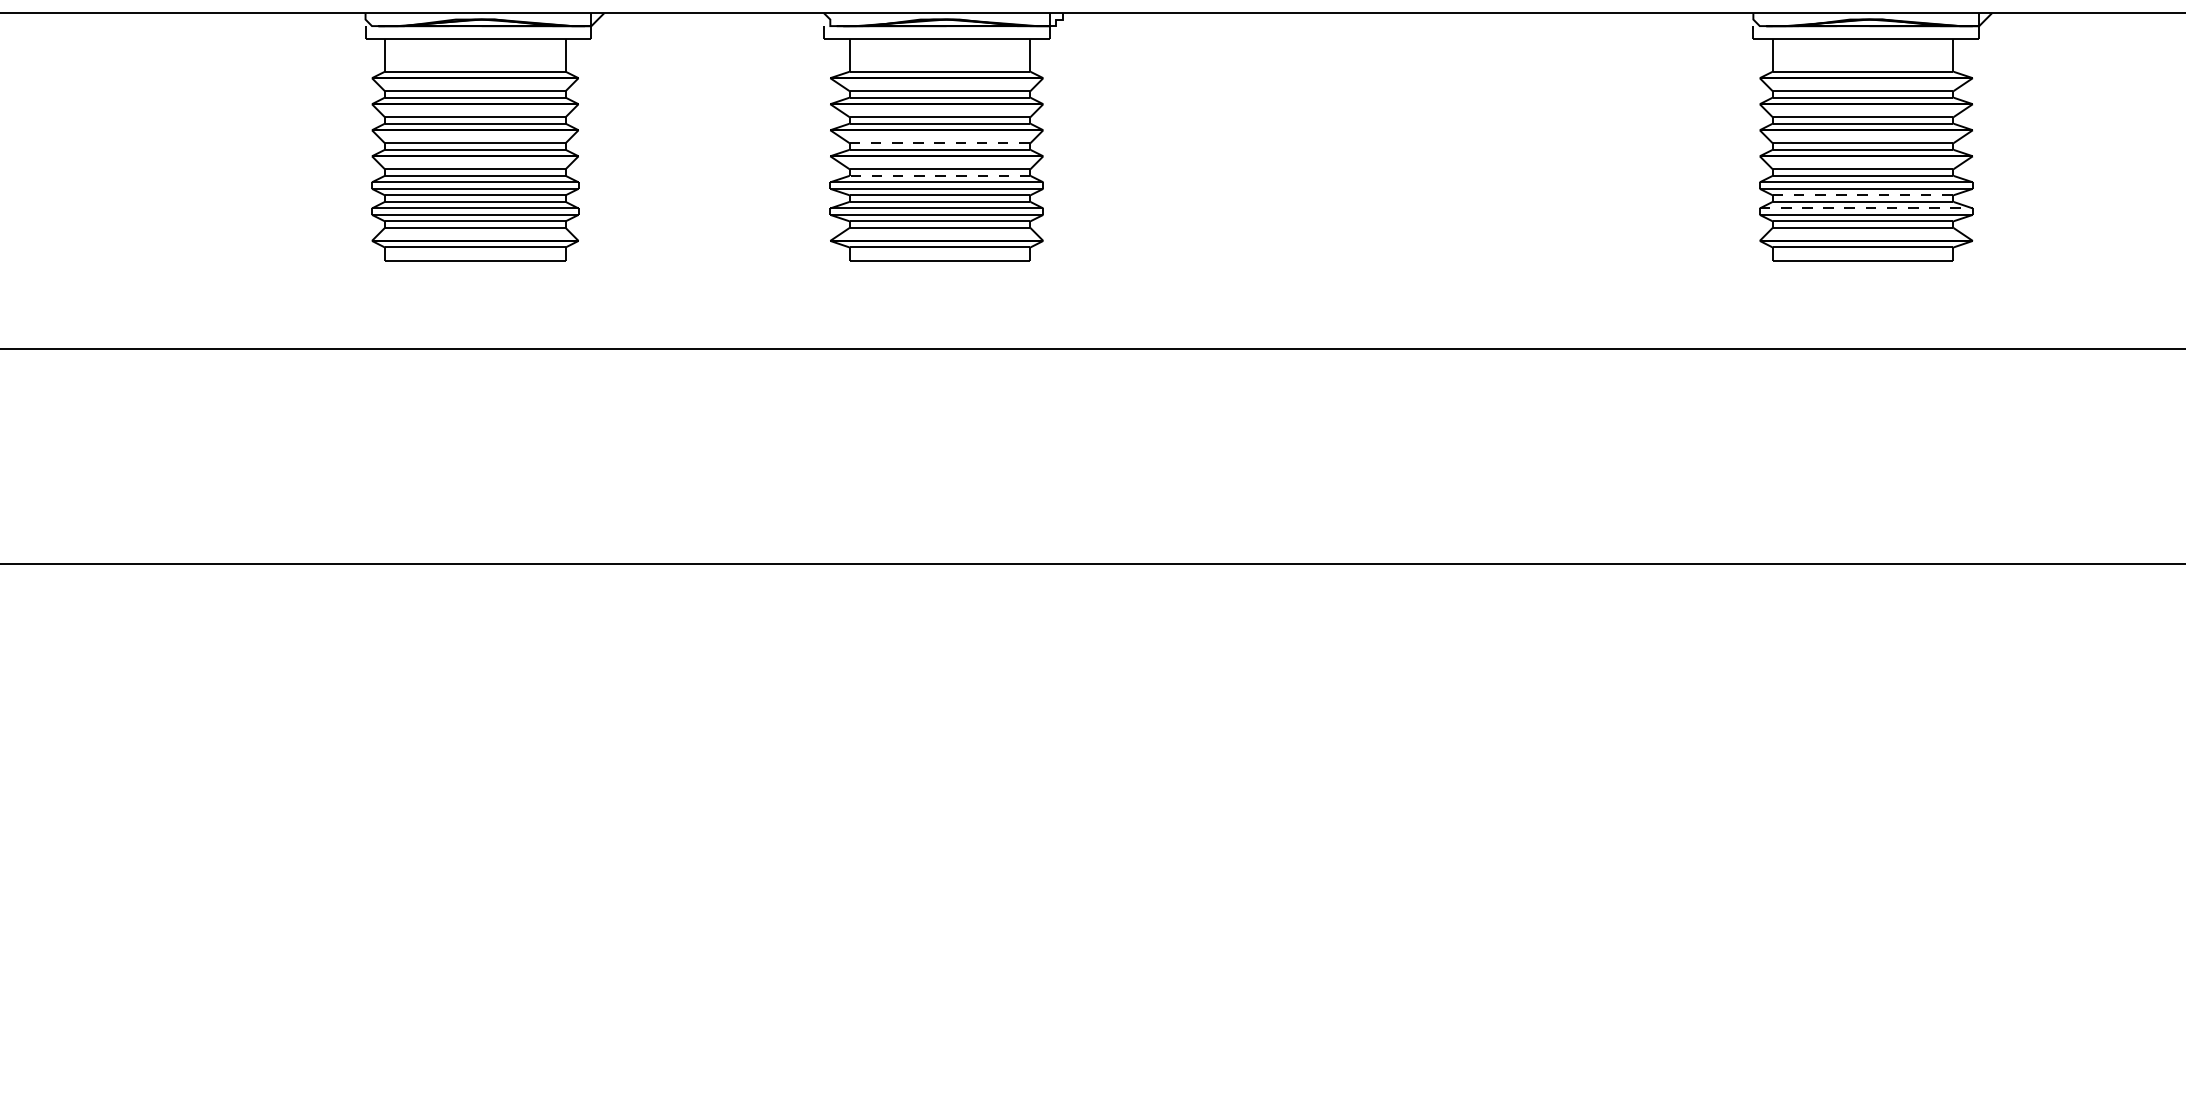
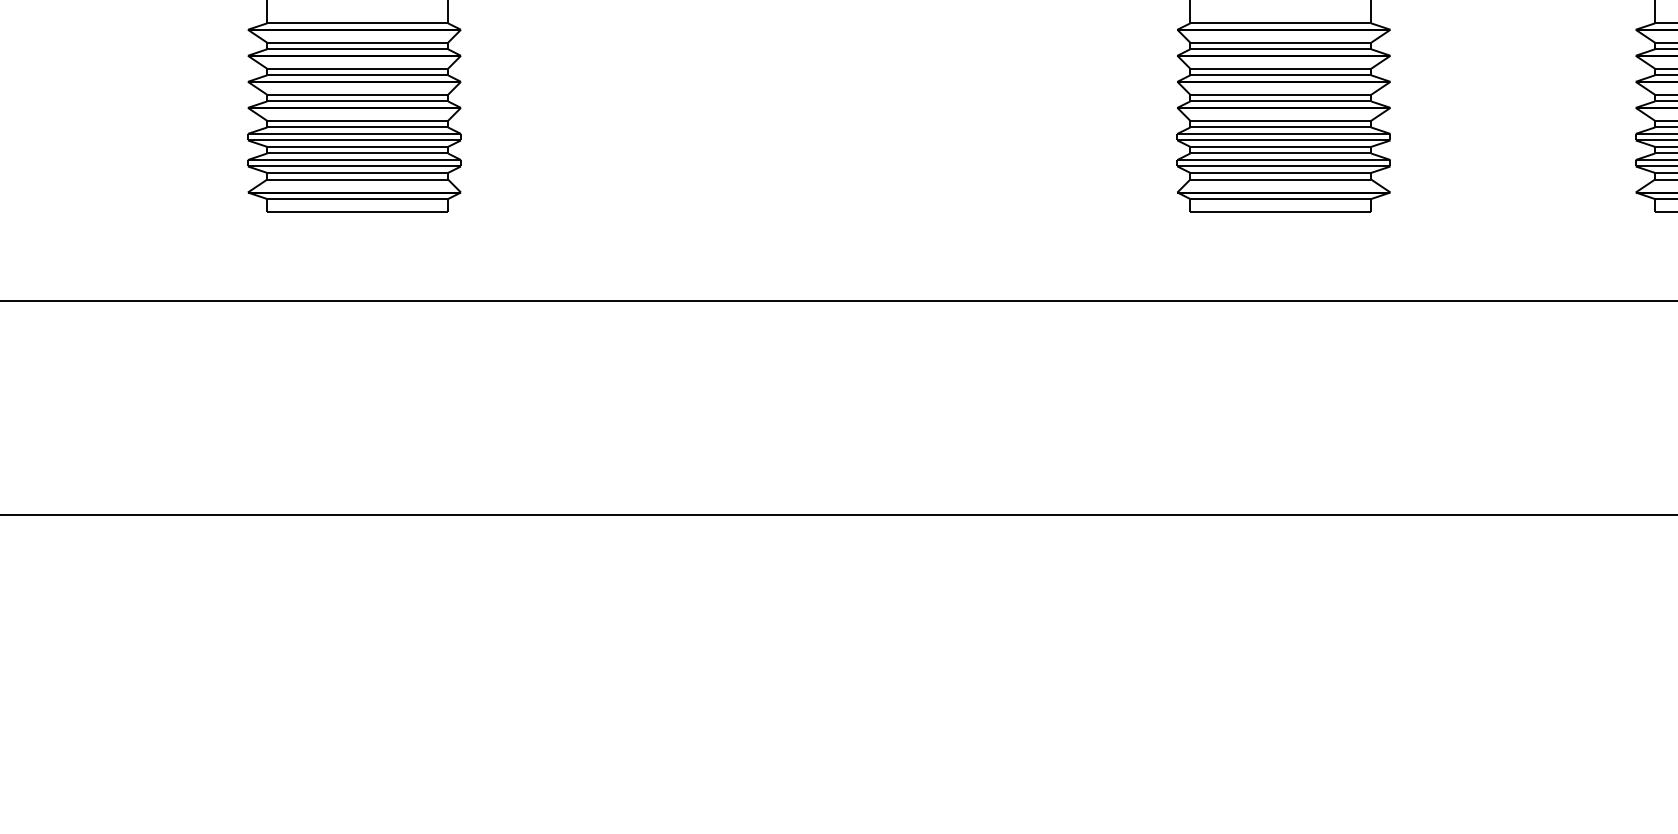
line: (940, 143) -> (358, 95), dashed -> solid
line: (939, 175) -> (357, 127), dashed -> solid
line: (1863, 195) -> (1281, 147), dashed -> solid
line: (1866, 208) -> (1284, 160), dashed -> solid

